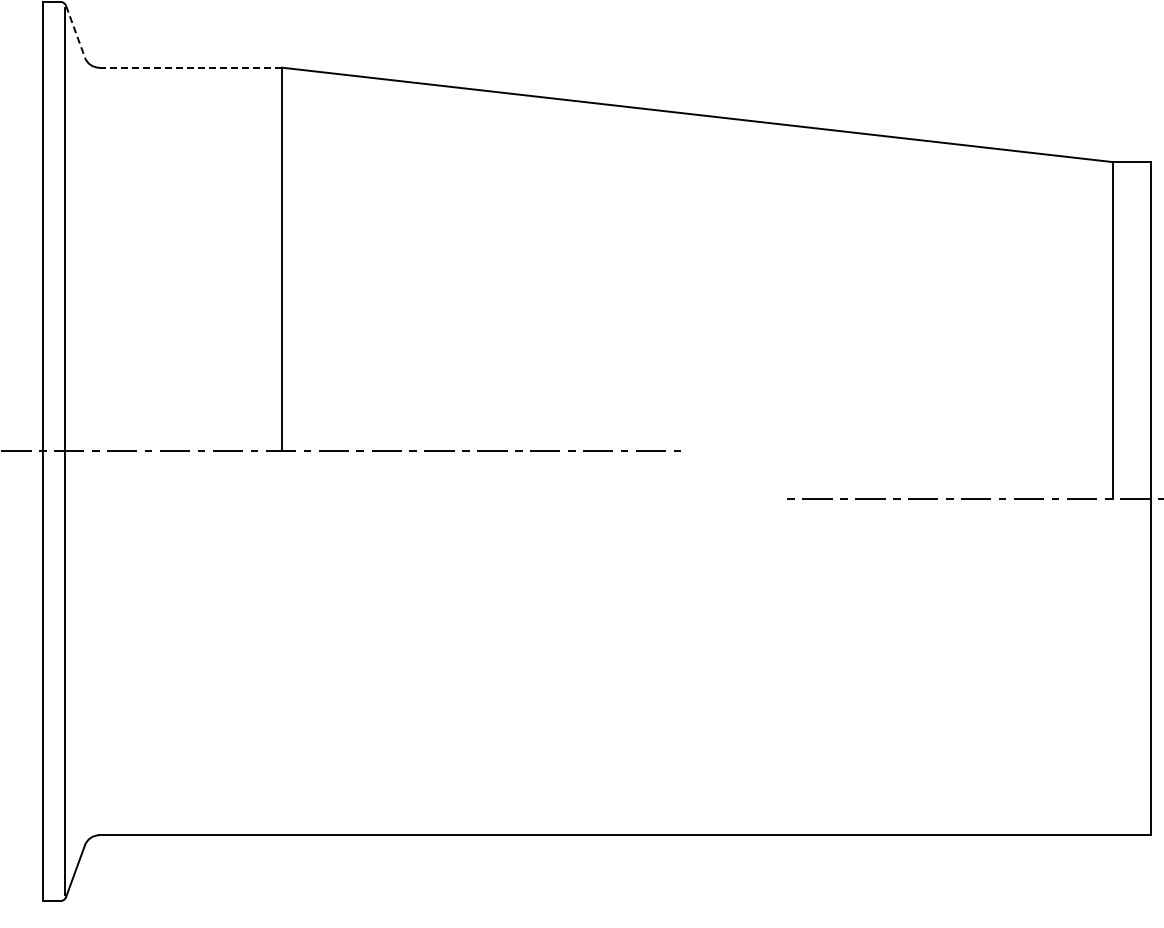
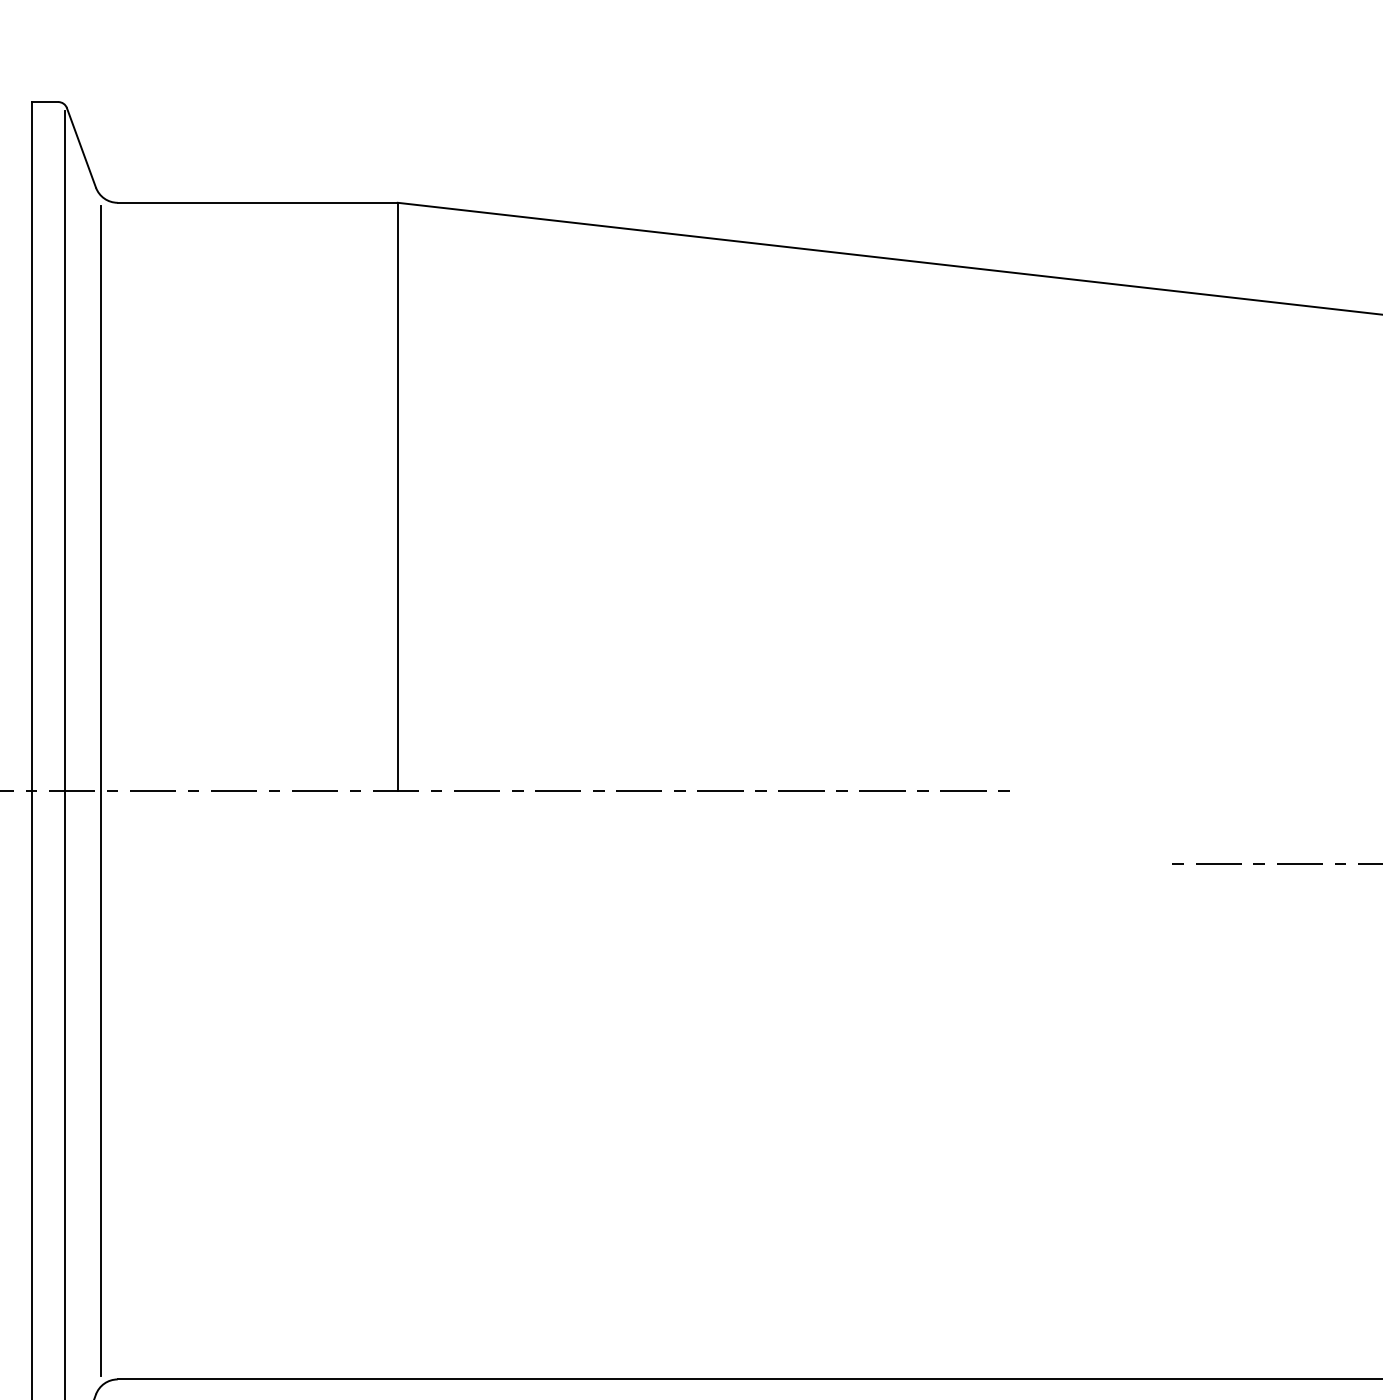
line: (75, 31) -> (81, 147), dashed -> solid
line: (191, 67) -> (259, 202), dashed -> solid
line: (88, 451) -> (101, 791), added

